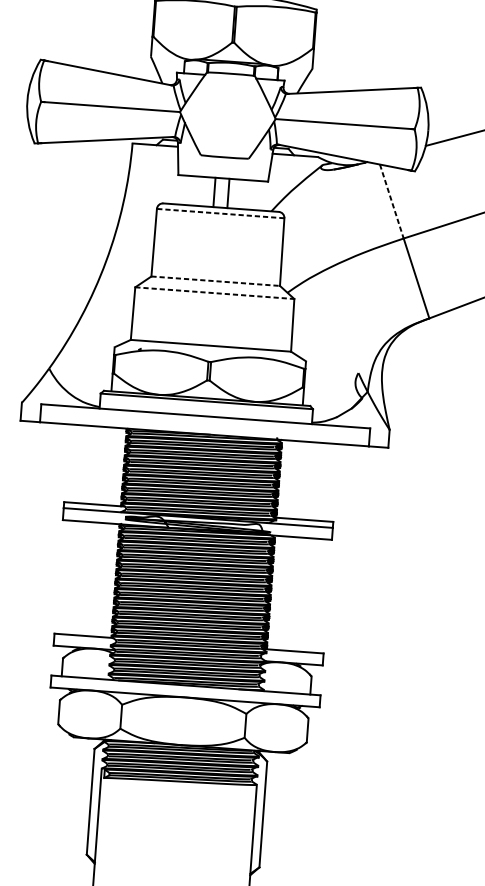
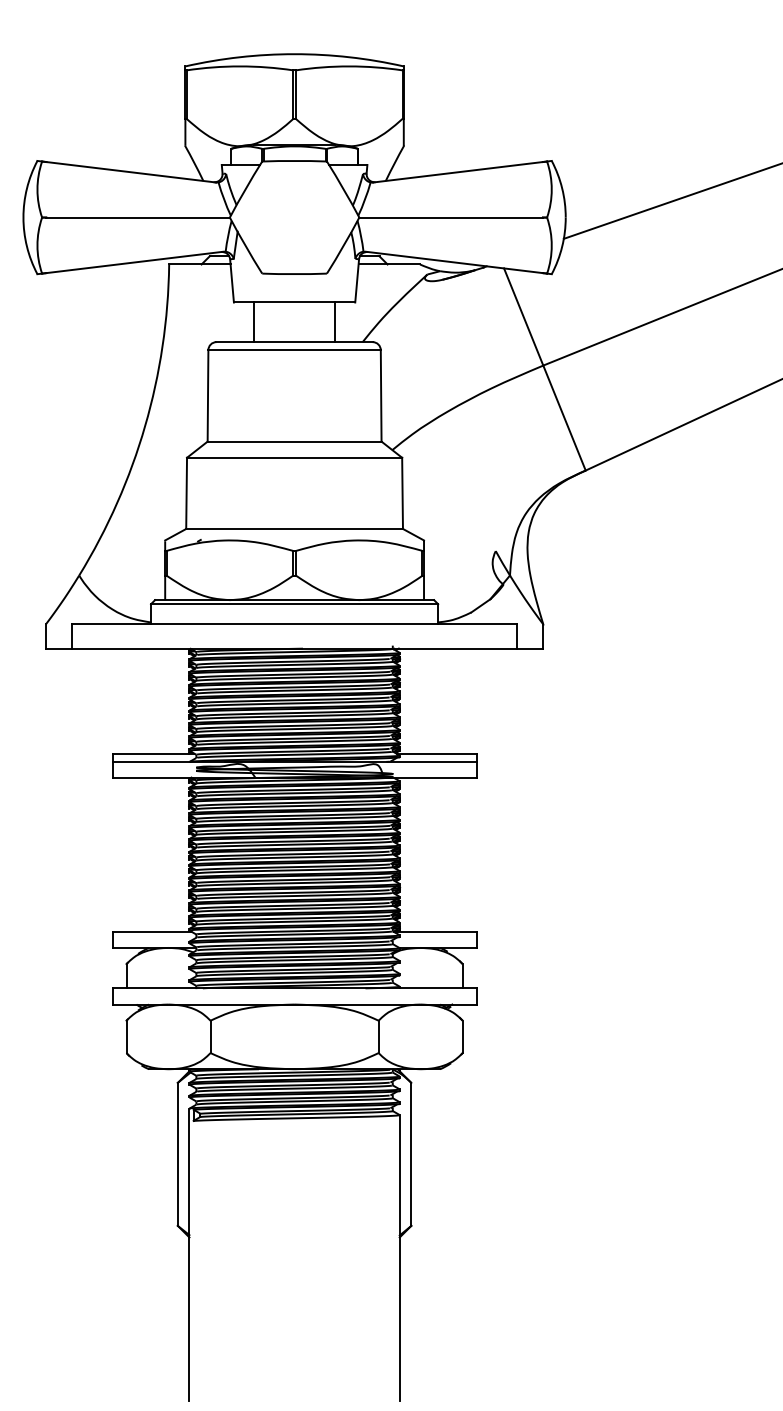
line: (214, 192) -> (254, 322), moved
line: (228, 193) -> (335, 322), moved
line: (391, 201) -> (523, 317), dashed -> solid
line: (220, 213) -> (294, 350), dashed -> solid
line: (215, 281) -> (294, 441), dashed -> solid
line: (214, 292) -> (294, 457), dashed -> solid

